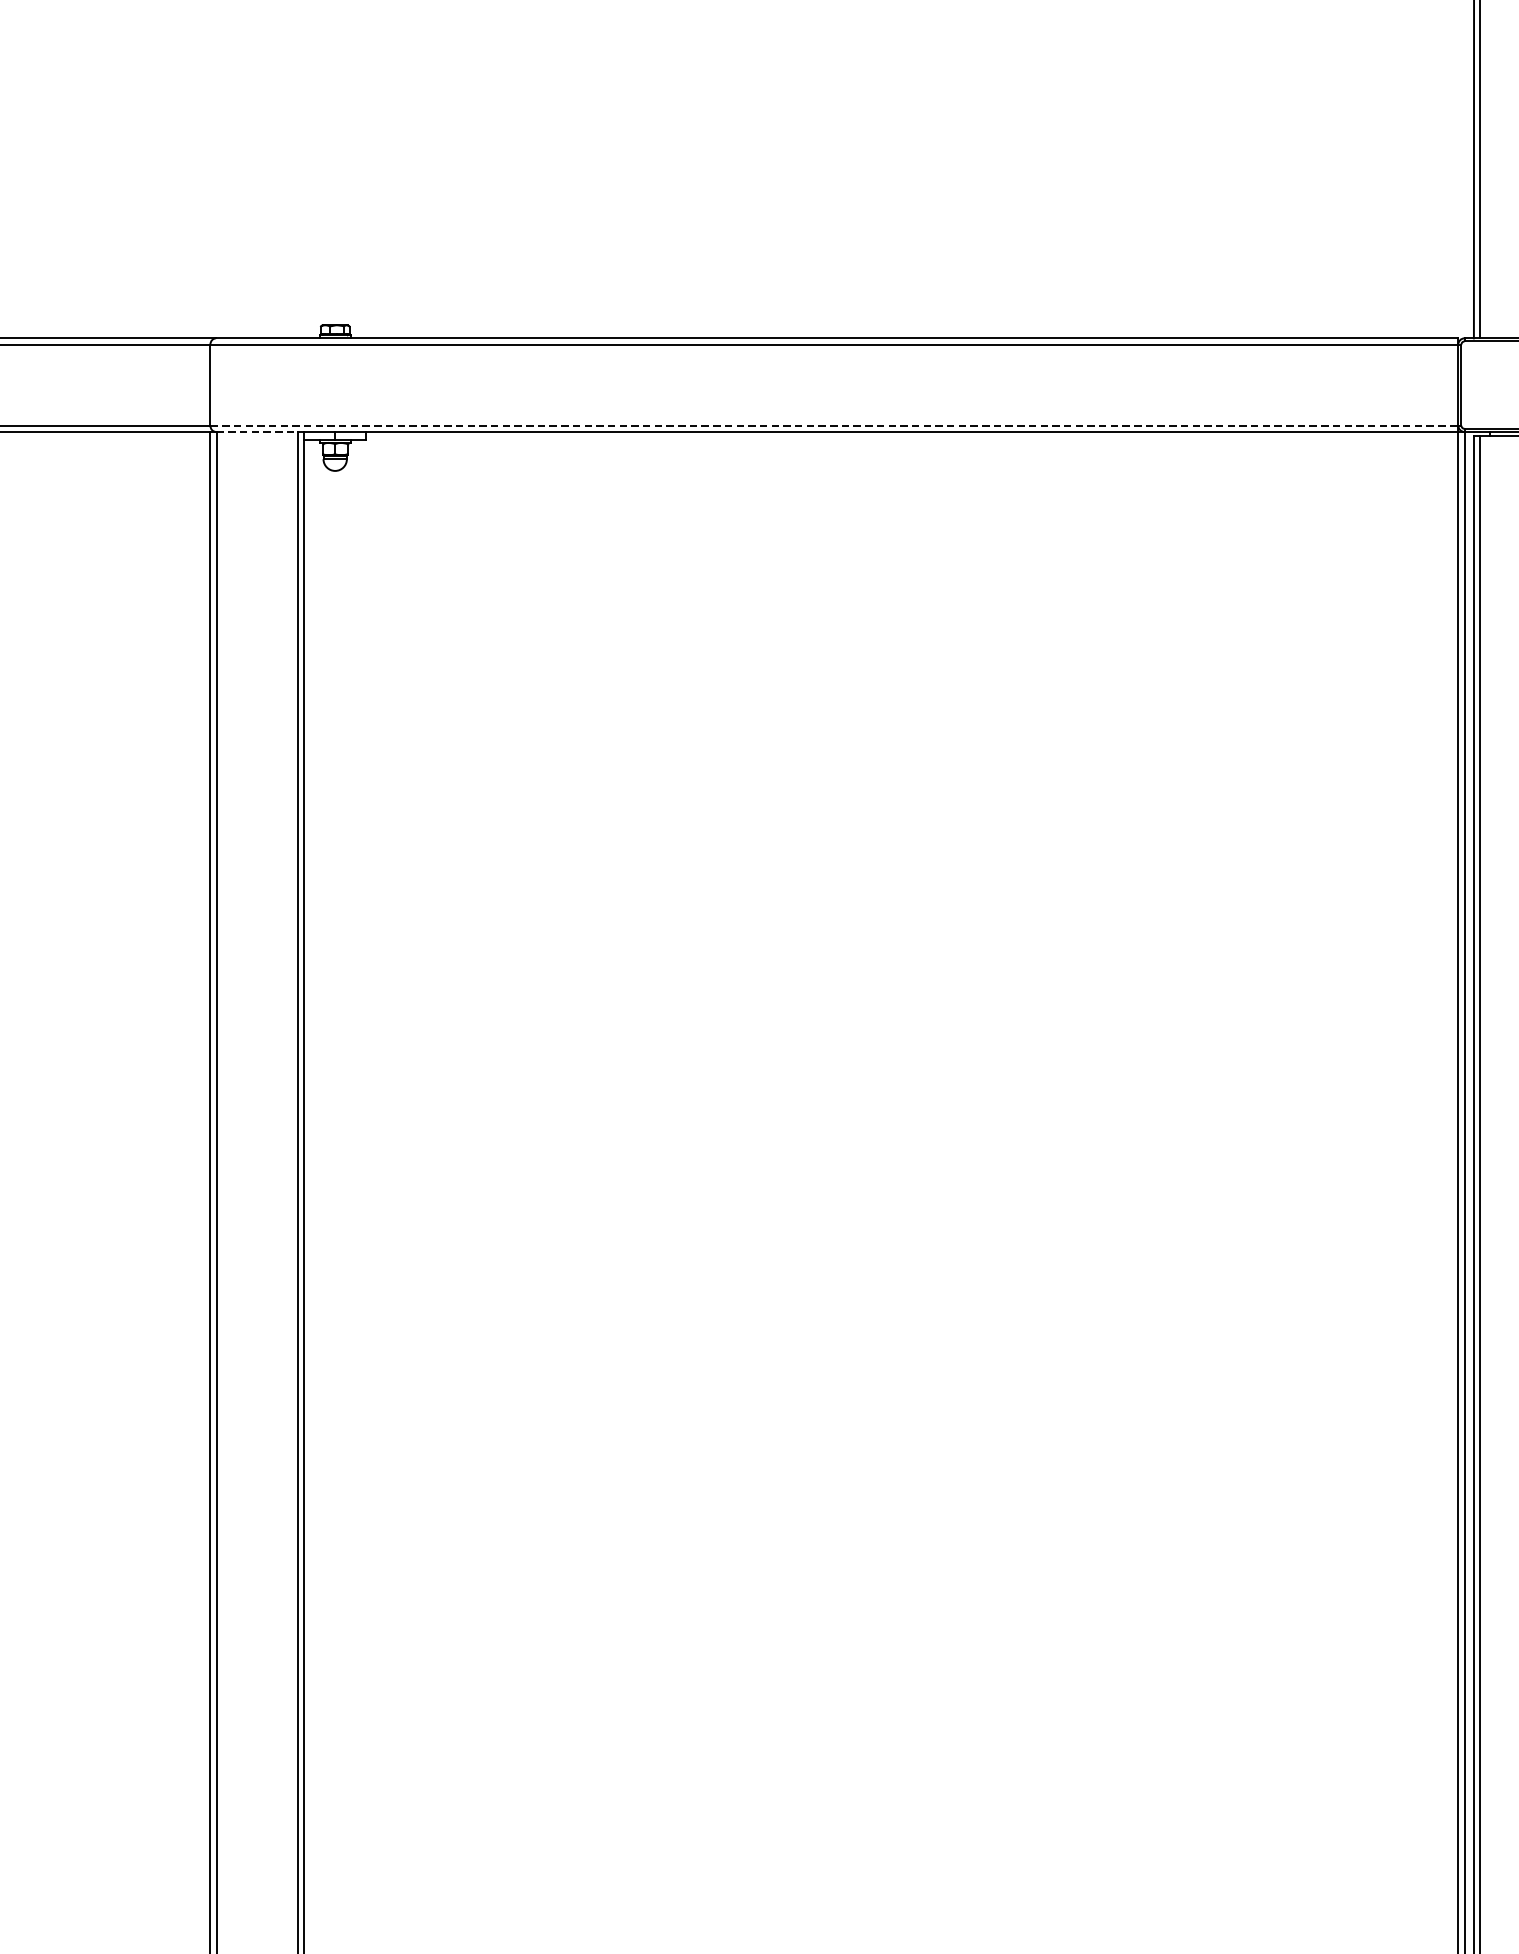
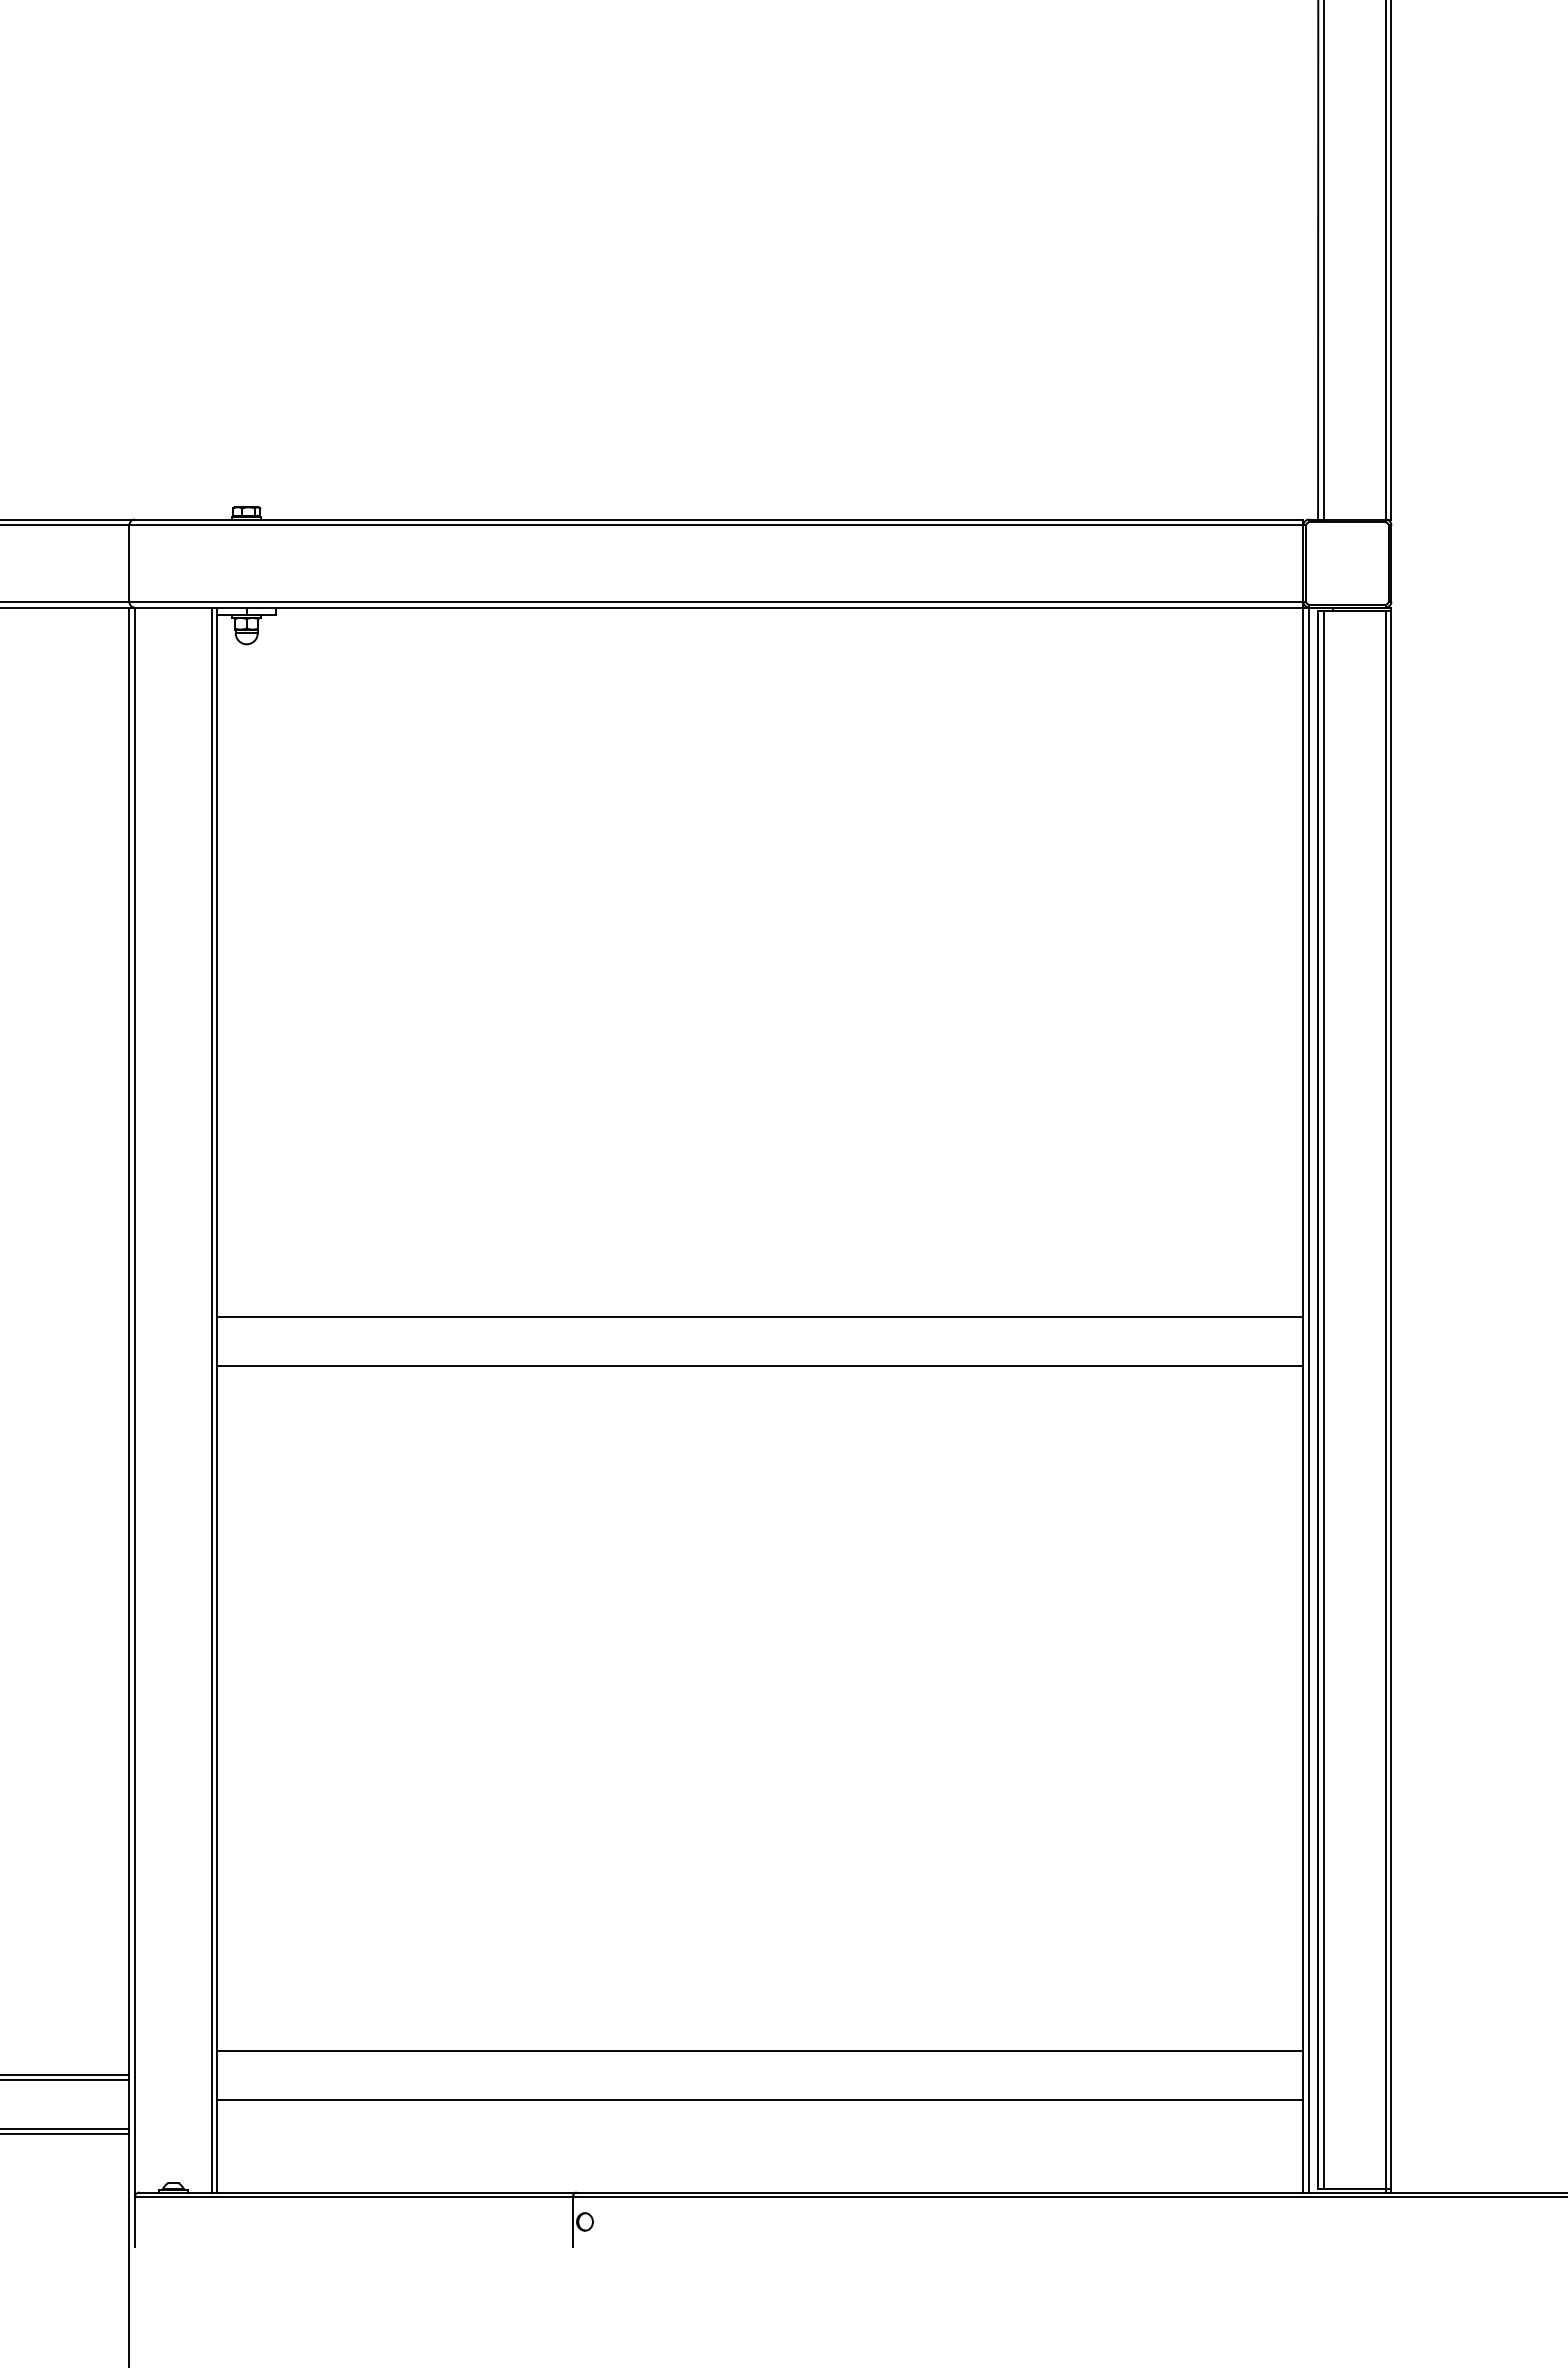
line: (834, 425) -> (716, 601), dashed -> solid
line: (257, 431) -> (173, 607), dashed -> solid
line: (881, 1185) -> (760, 1316), added
line: (881, 1238) -> (760, 1366), added

